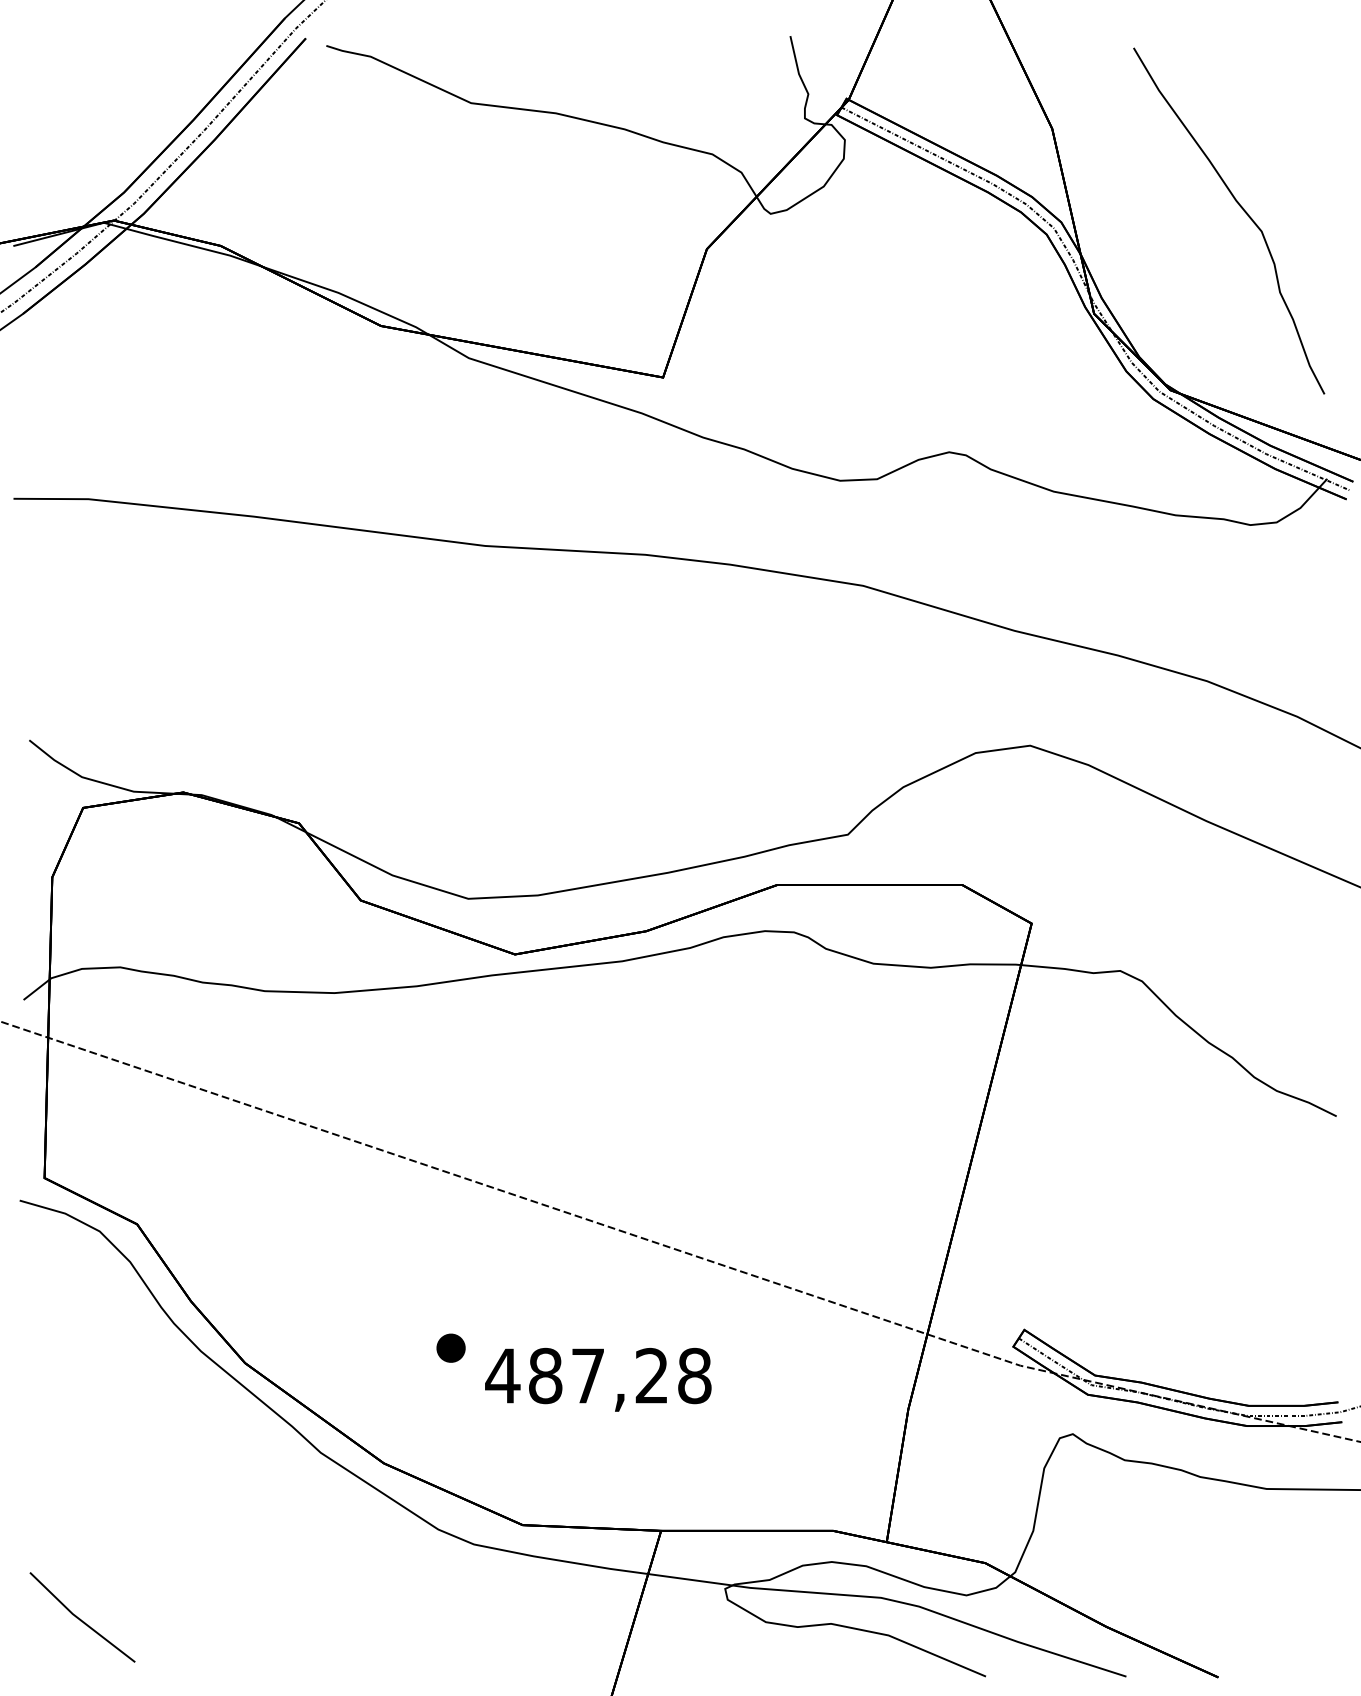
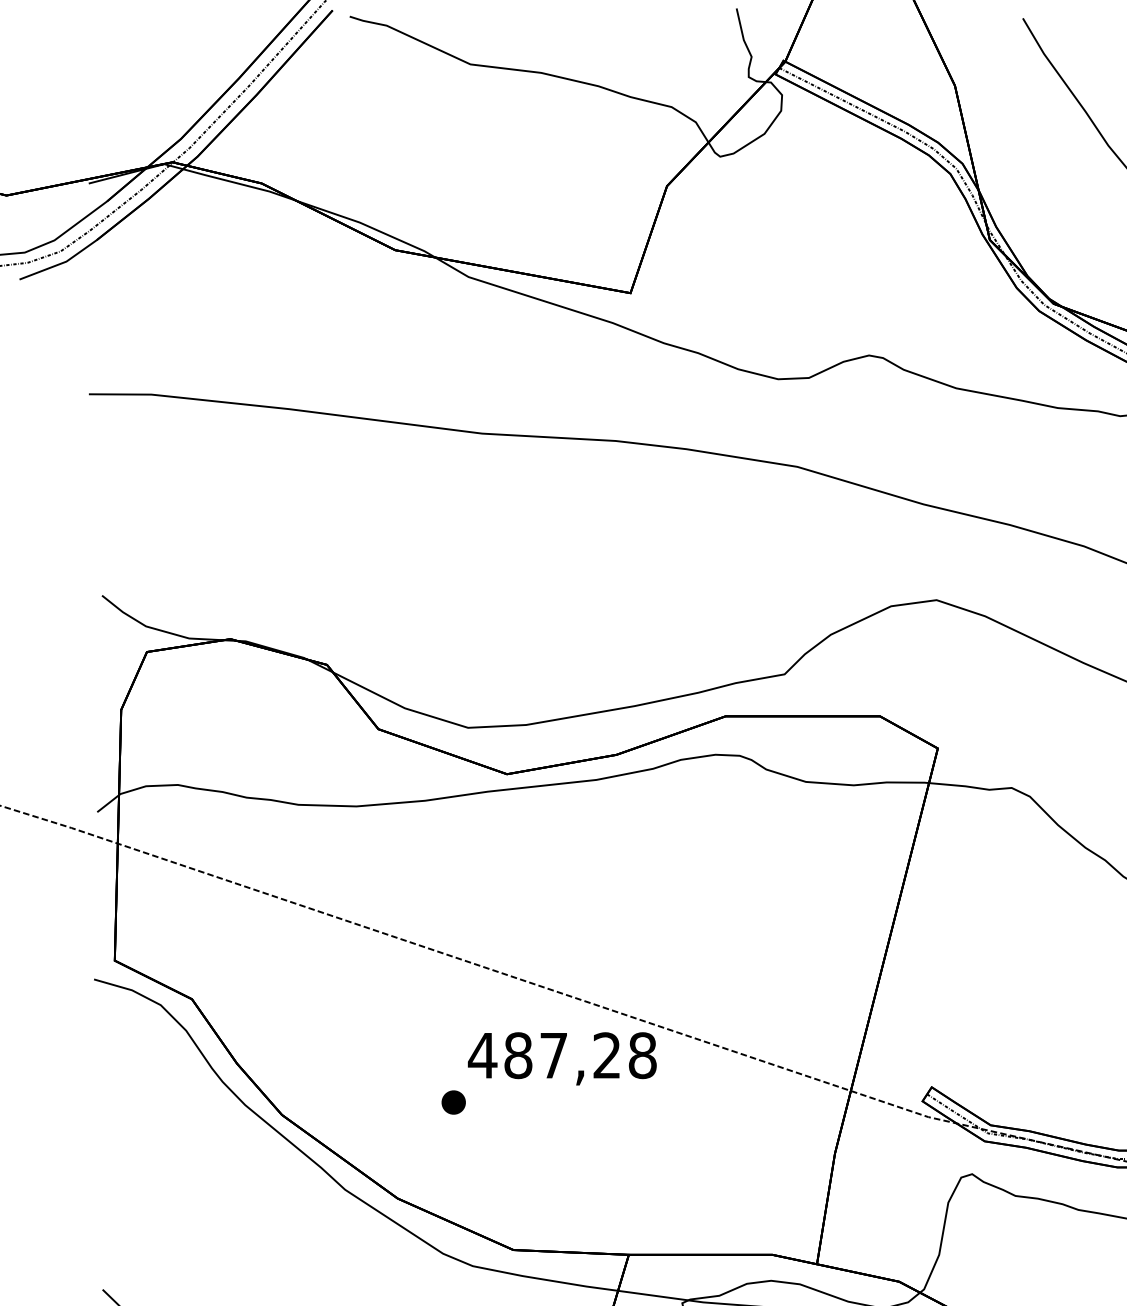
text: (598, 1379) -> (562, 1058), moved

